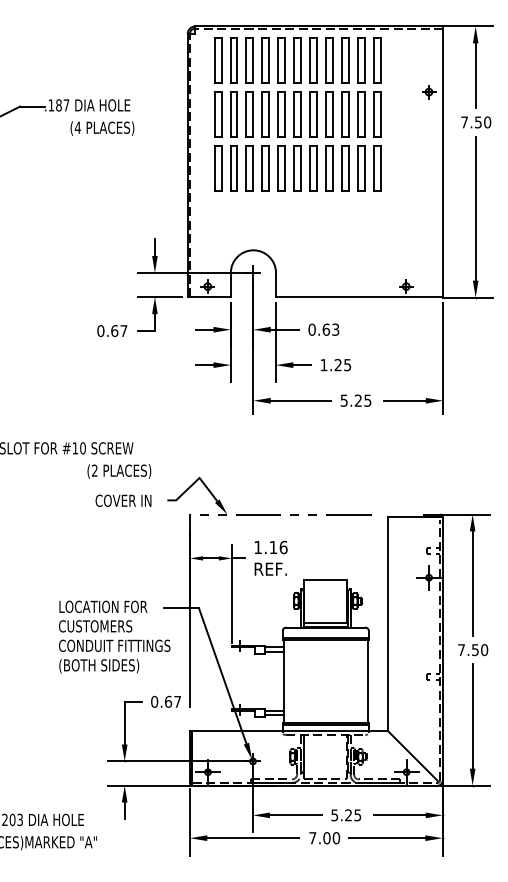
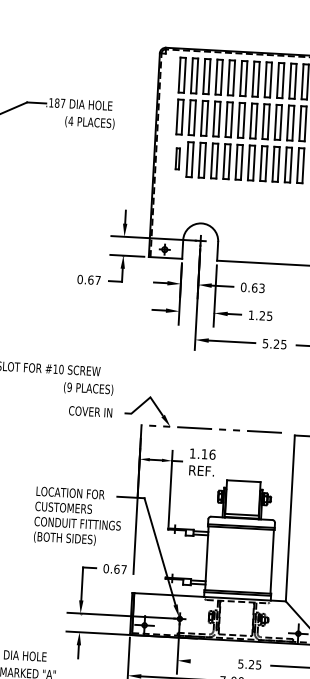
part: (218, 168) -> (178, 158), size x0.6
text: (94, 470) -> (69, 387), (2 -> (9
line: (295, 815) -> (210, 662), removed

